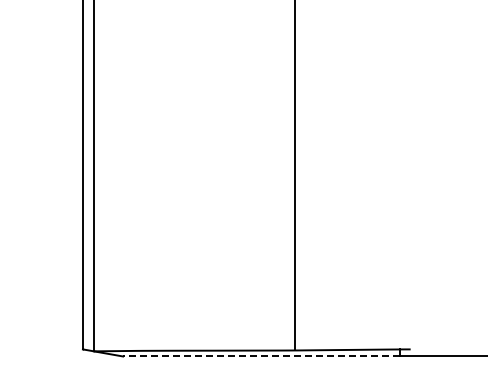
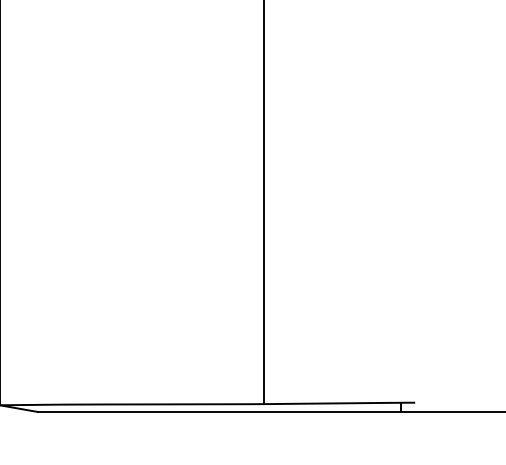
line: (260, 356) -> (218, 412), dashed -> solid

